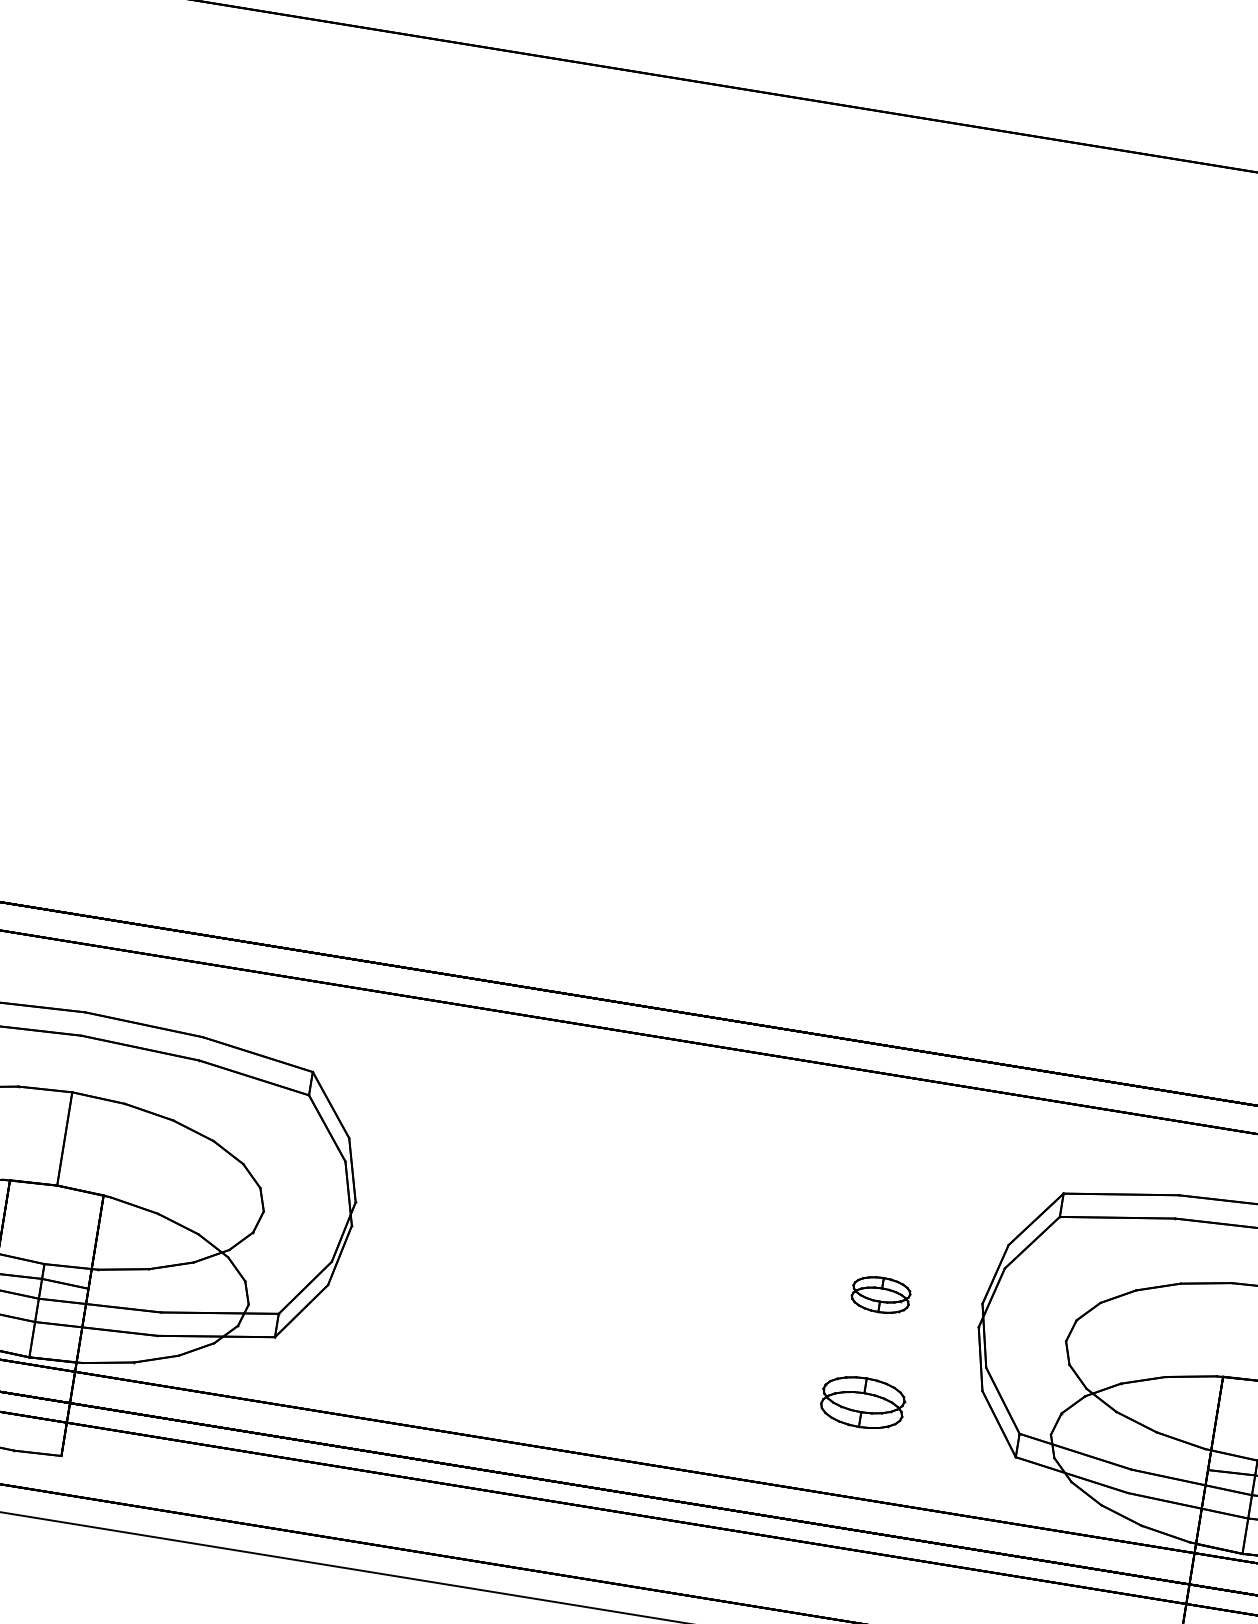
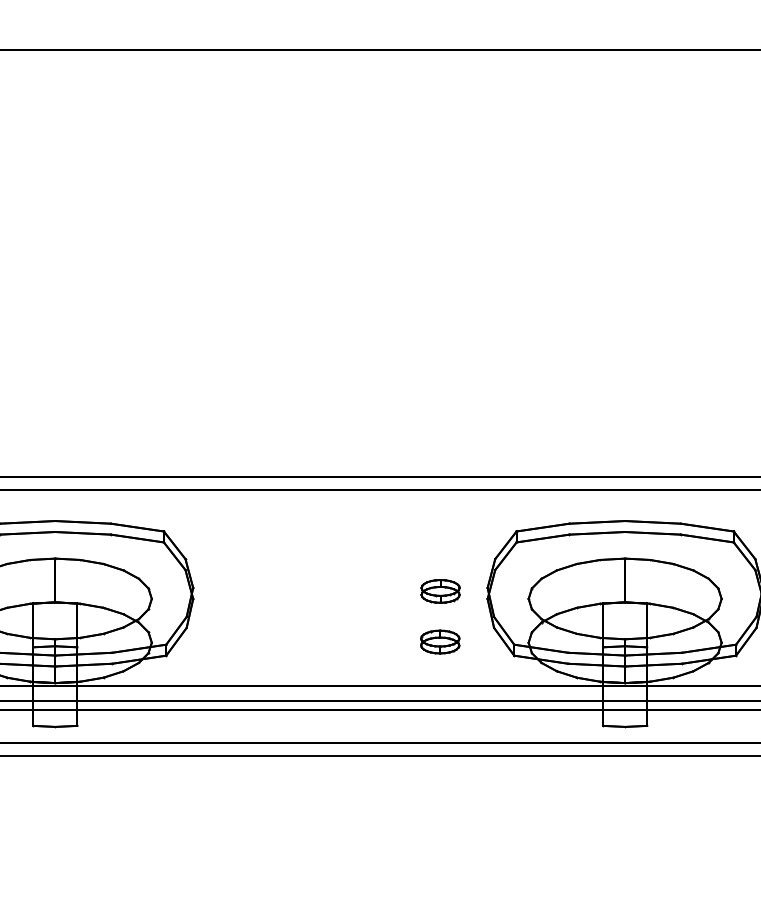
part: (880, 1295) -> (440, 591), size x1.43

